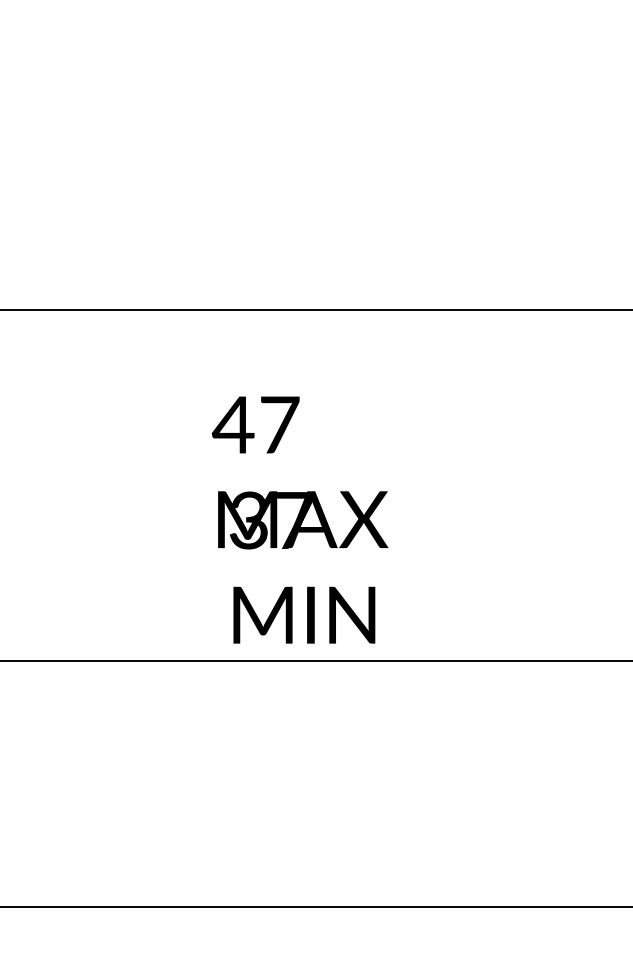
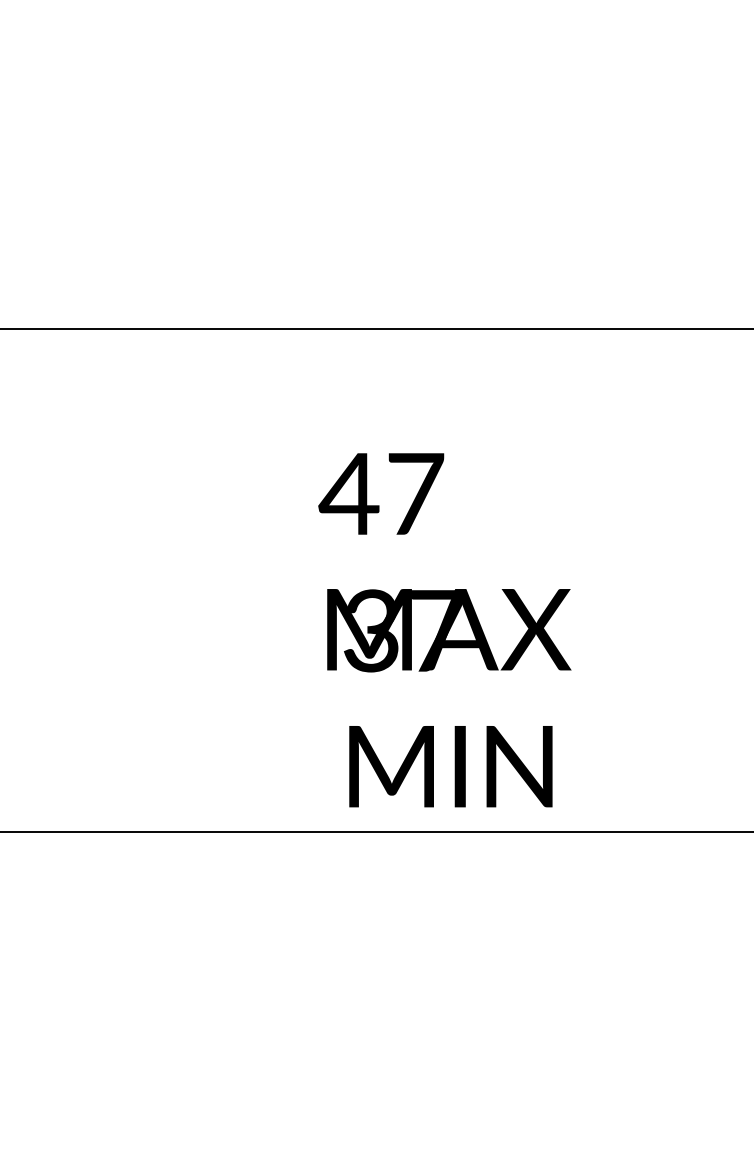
text: (299, 519) -> (443, 629), moved

